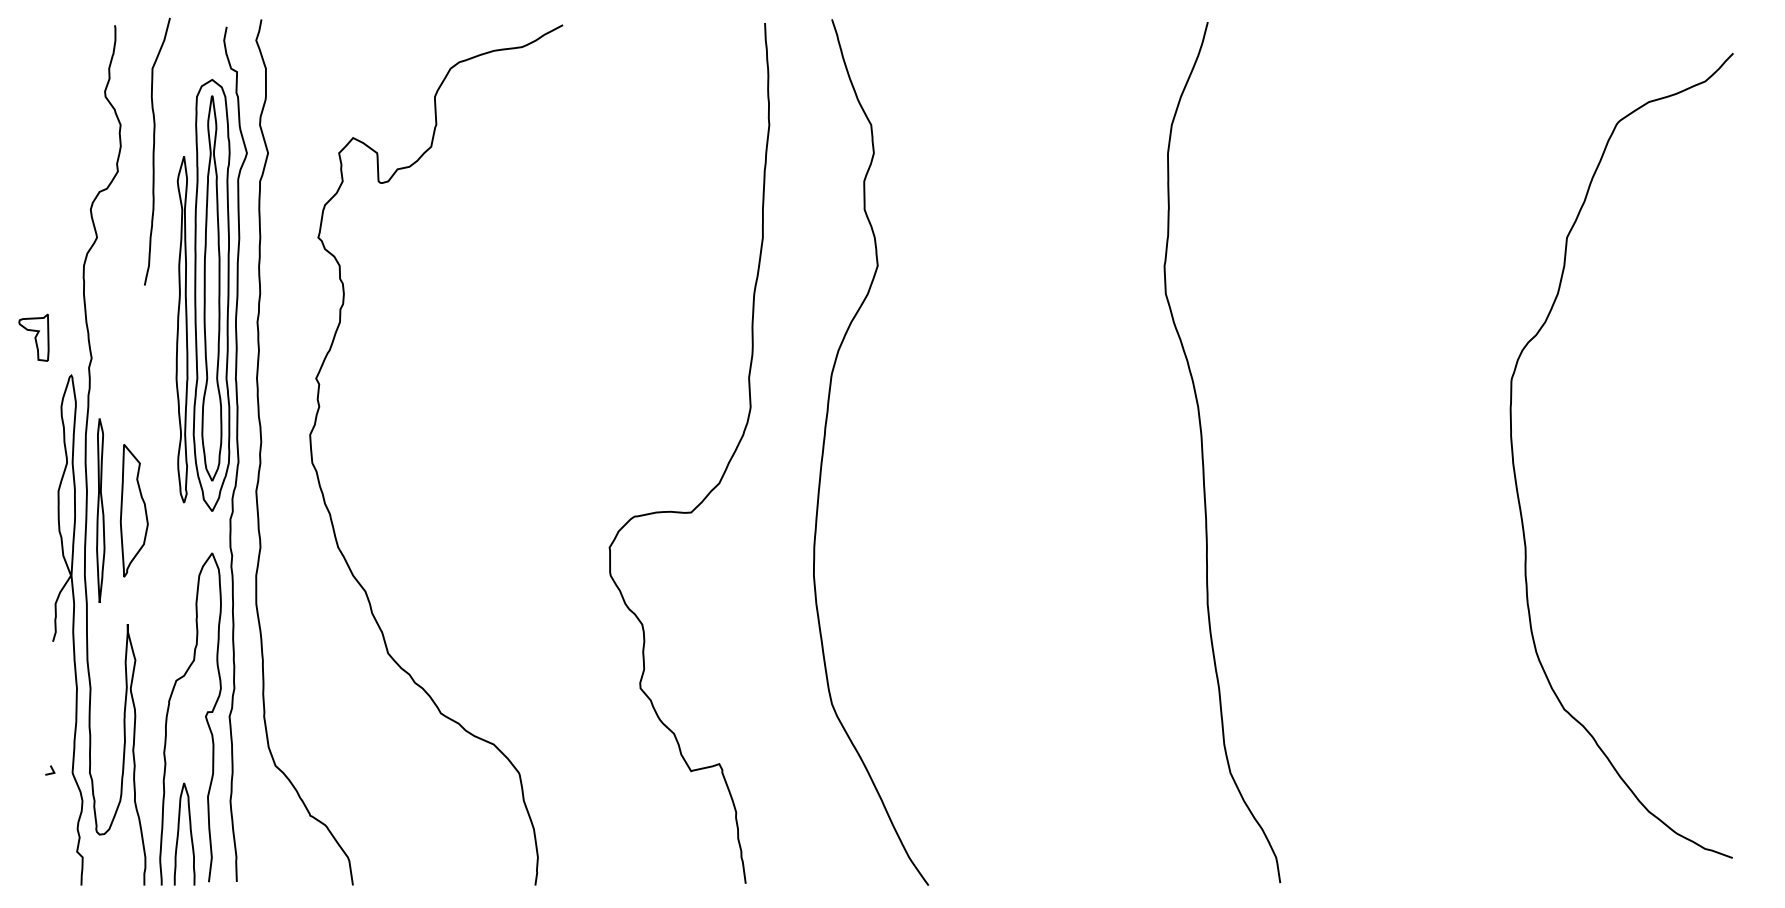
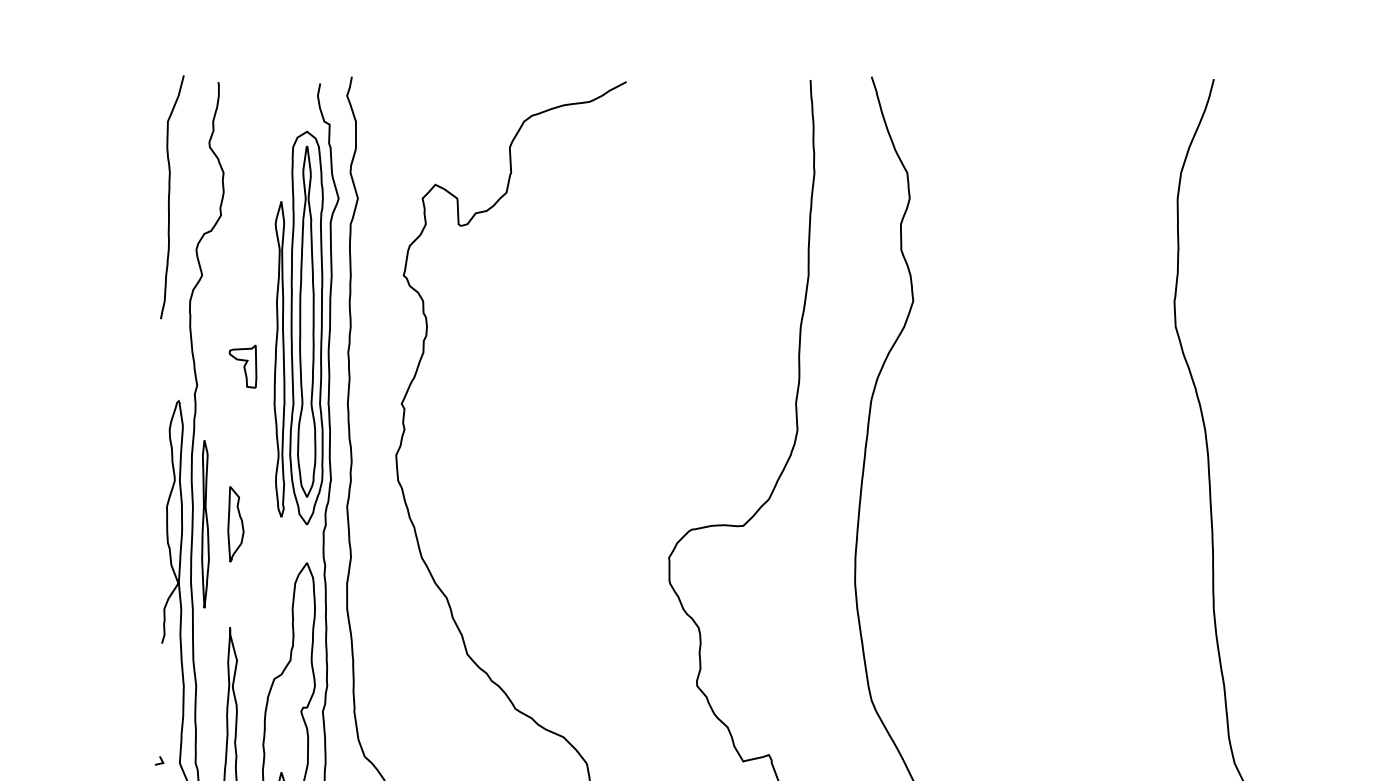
curve: (154, 151) -> (169, 197), moved
part: (33, 337) -> (242, 366), moved
part: (133, 510) -> (235, 524), size x0.62

